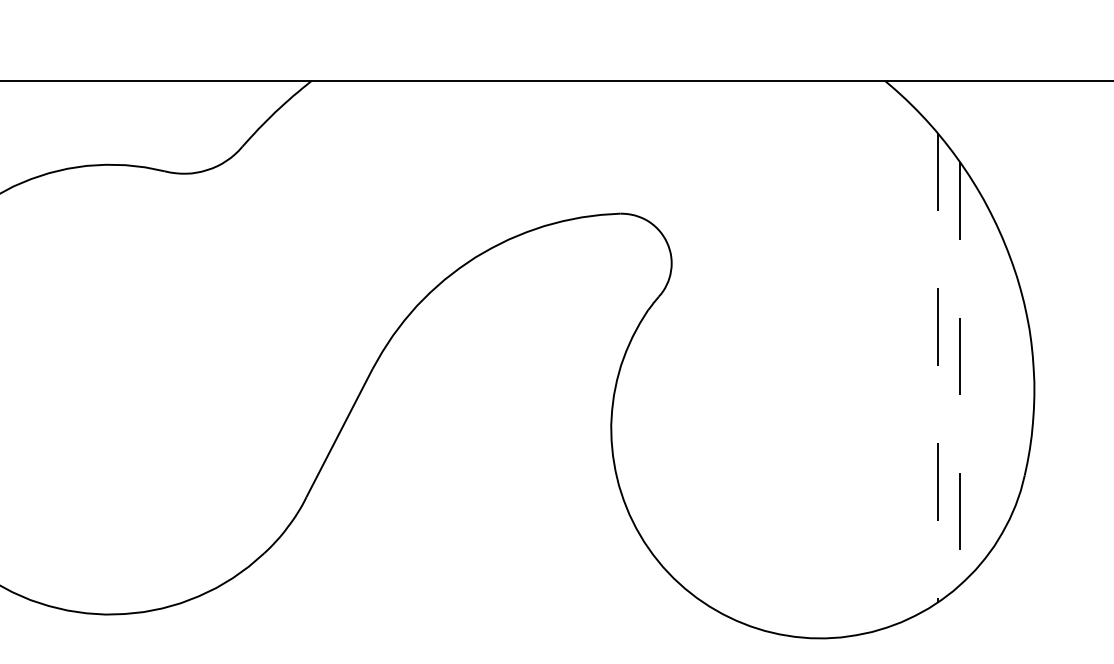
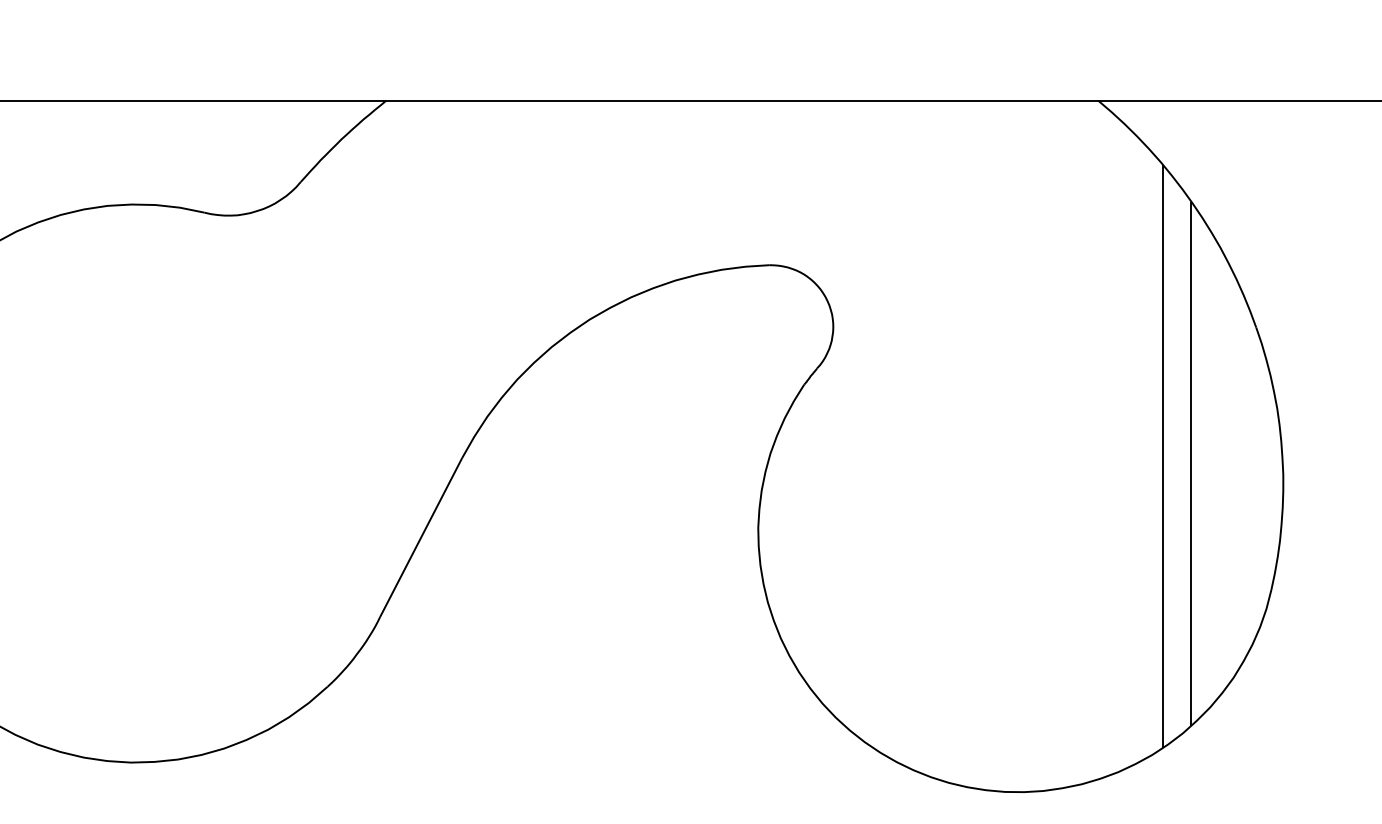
line: (937, 367) -> (1163, 456), dashed -> solid
line: (960, 374) -> (1191, 464), dashed -> solid

